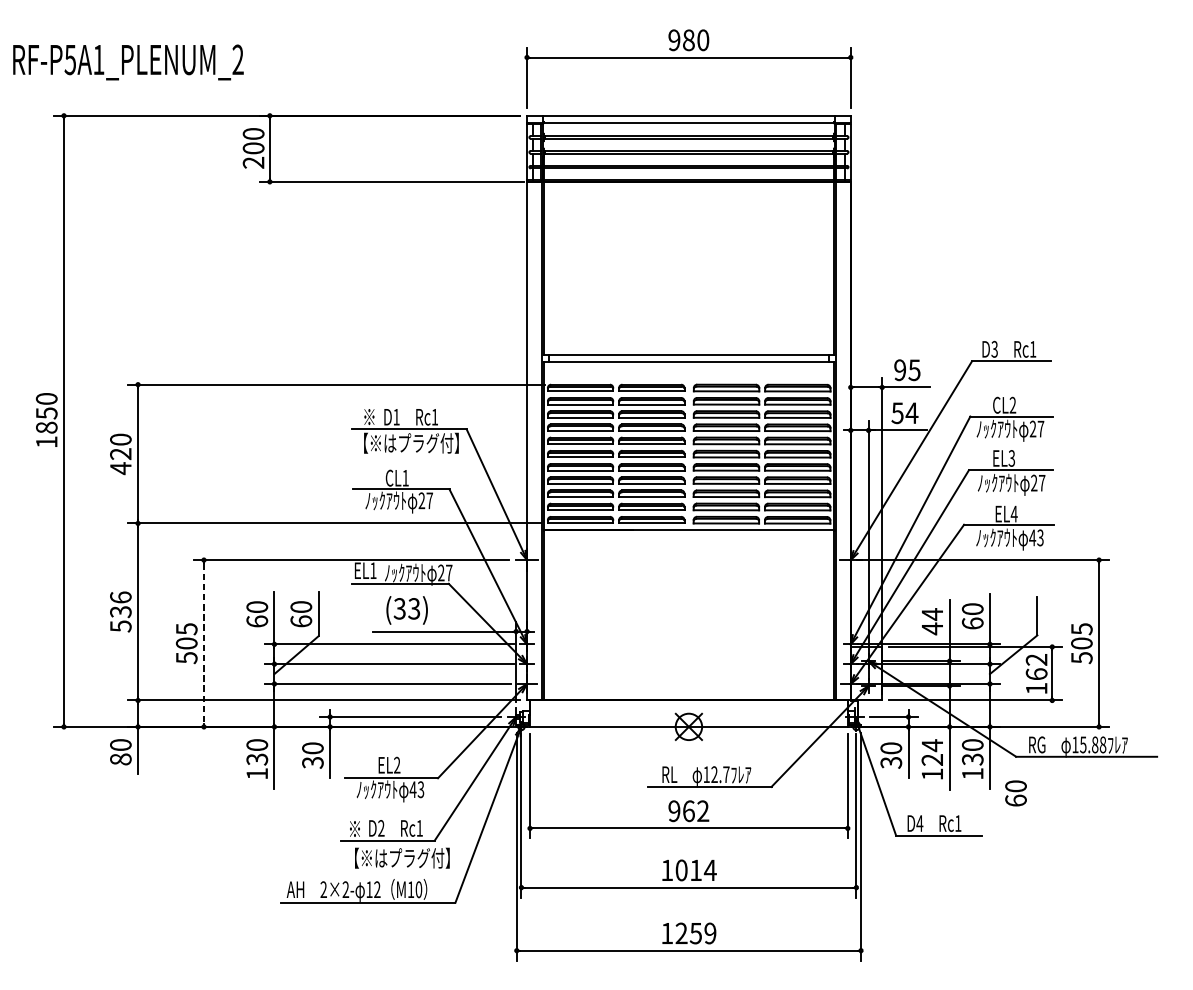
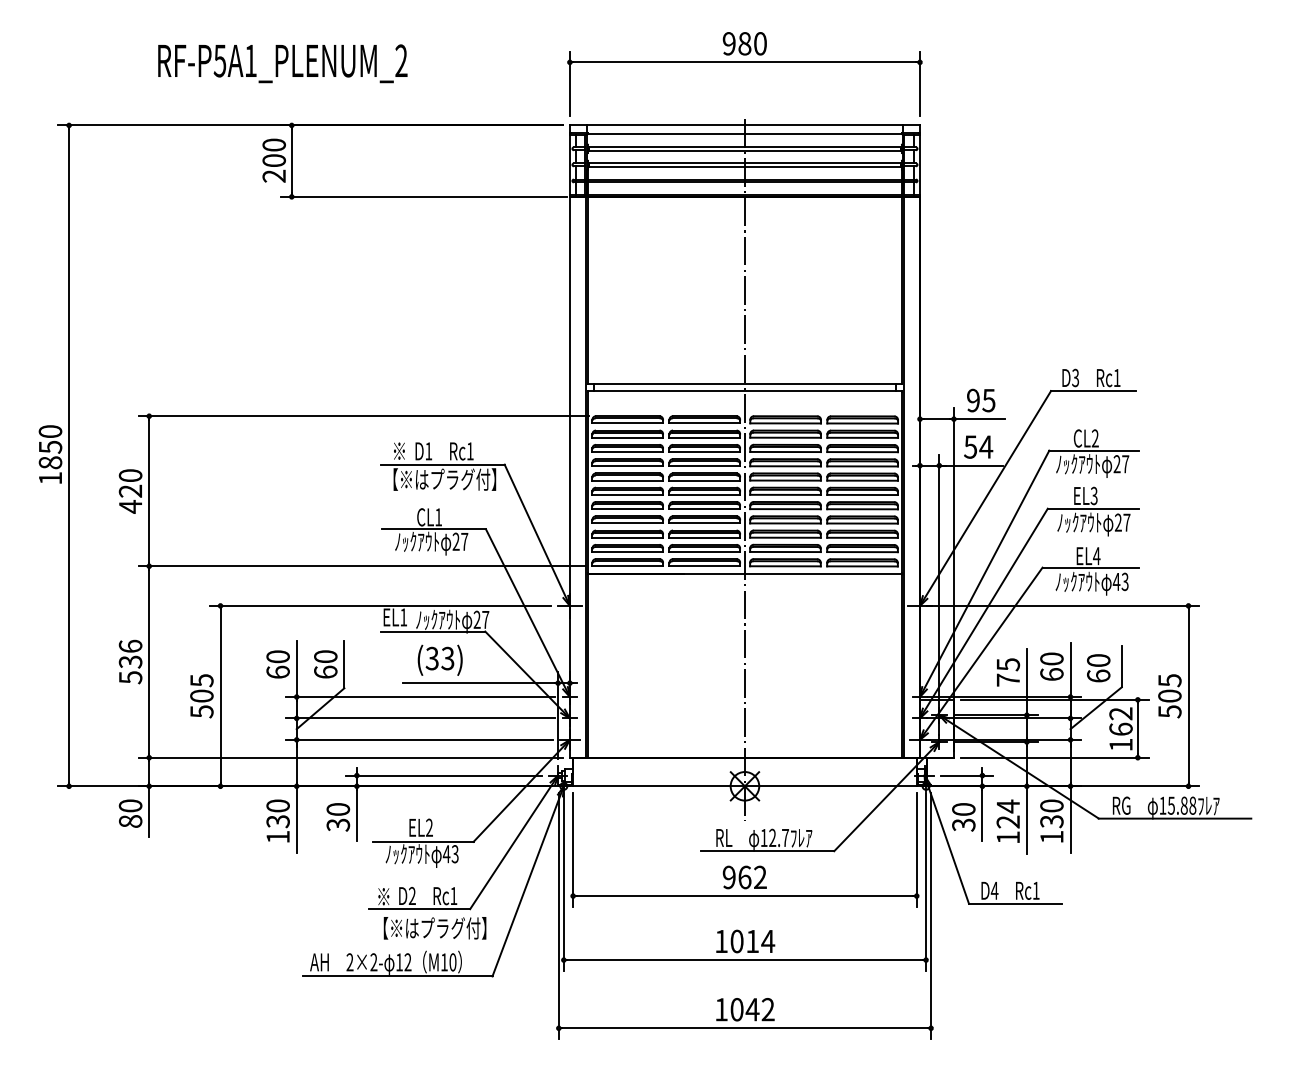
text: (128, 62) -> (282, 63), moved
line: (688, 434) -> (744, 470), added
text: (932, 621) -> (1008, 672), 44 -> 75
line: (203, 643) -> (220, 696), dashed -> solid
text: (1015, 793) -> (1098, 668), moved
text: (695, 933) -> (752, 1009), 1259 -> 1042

